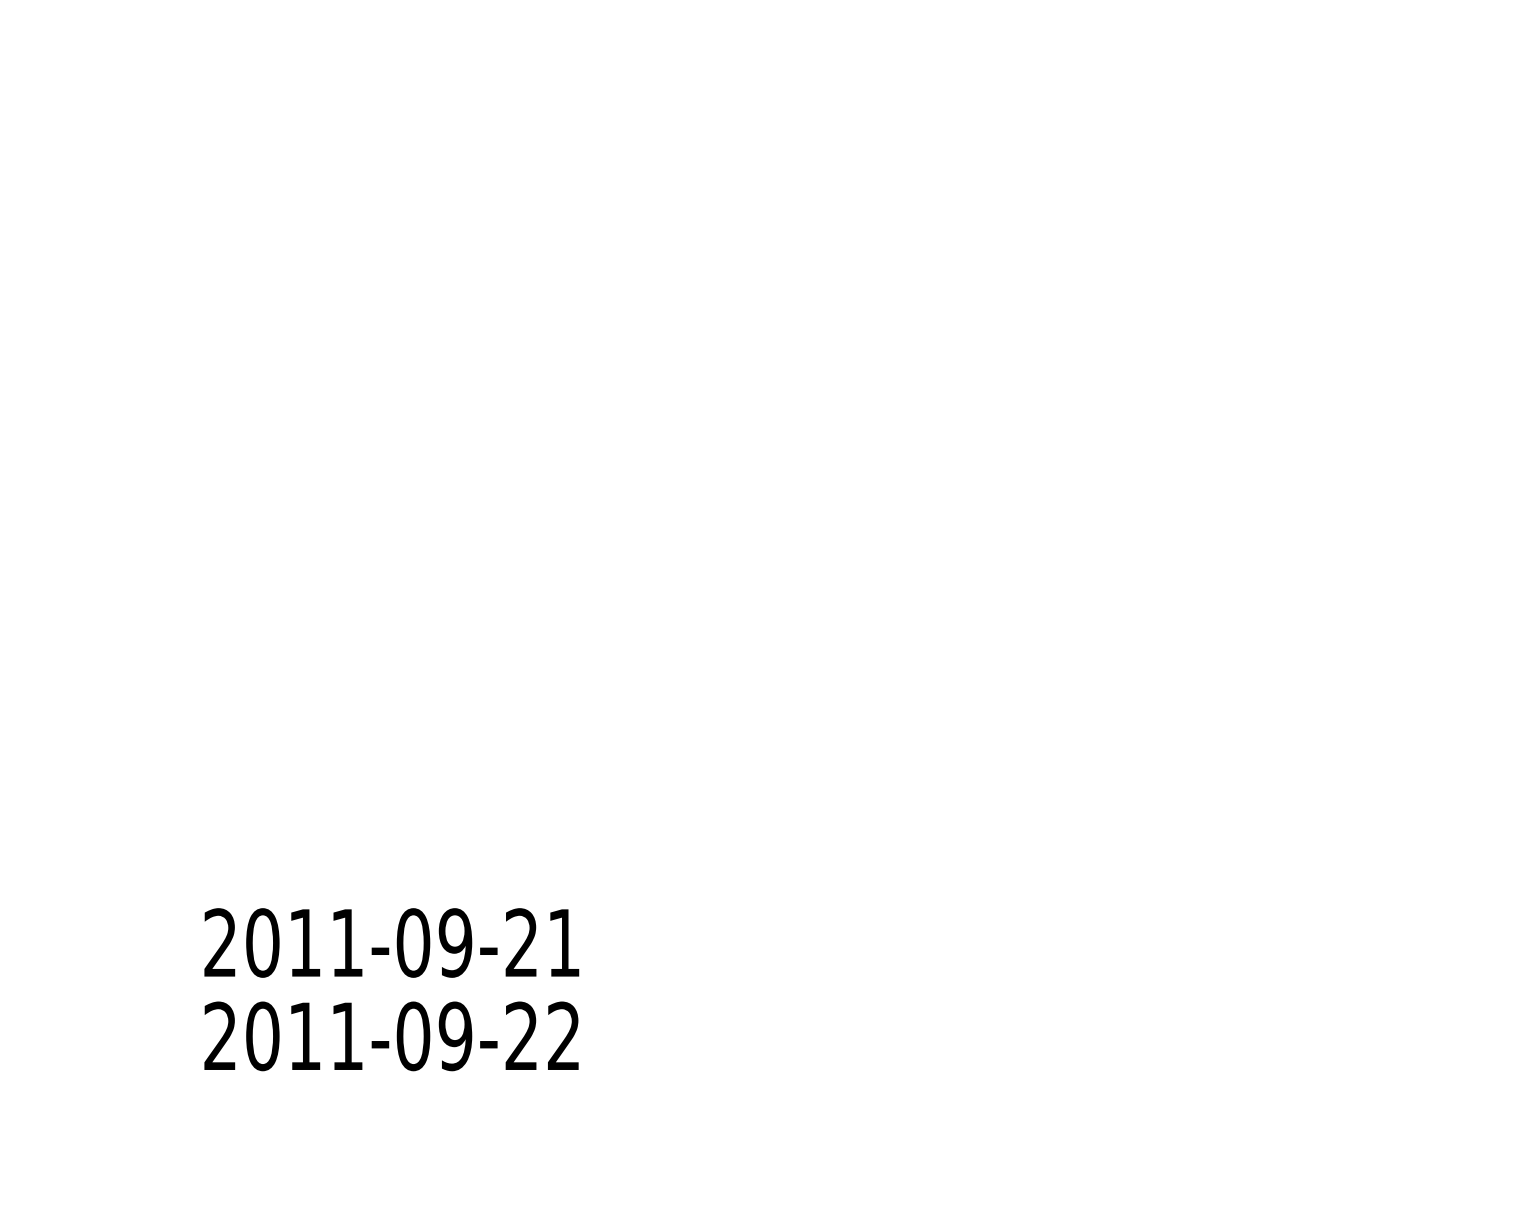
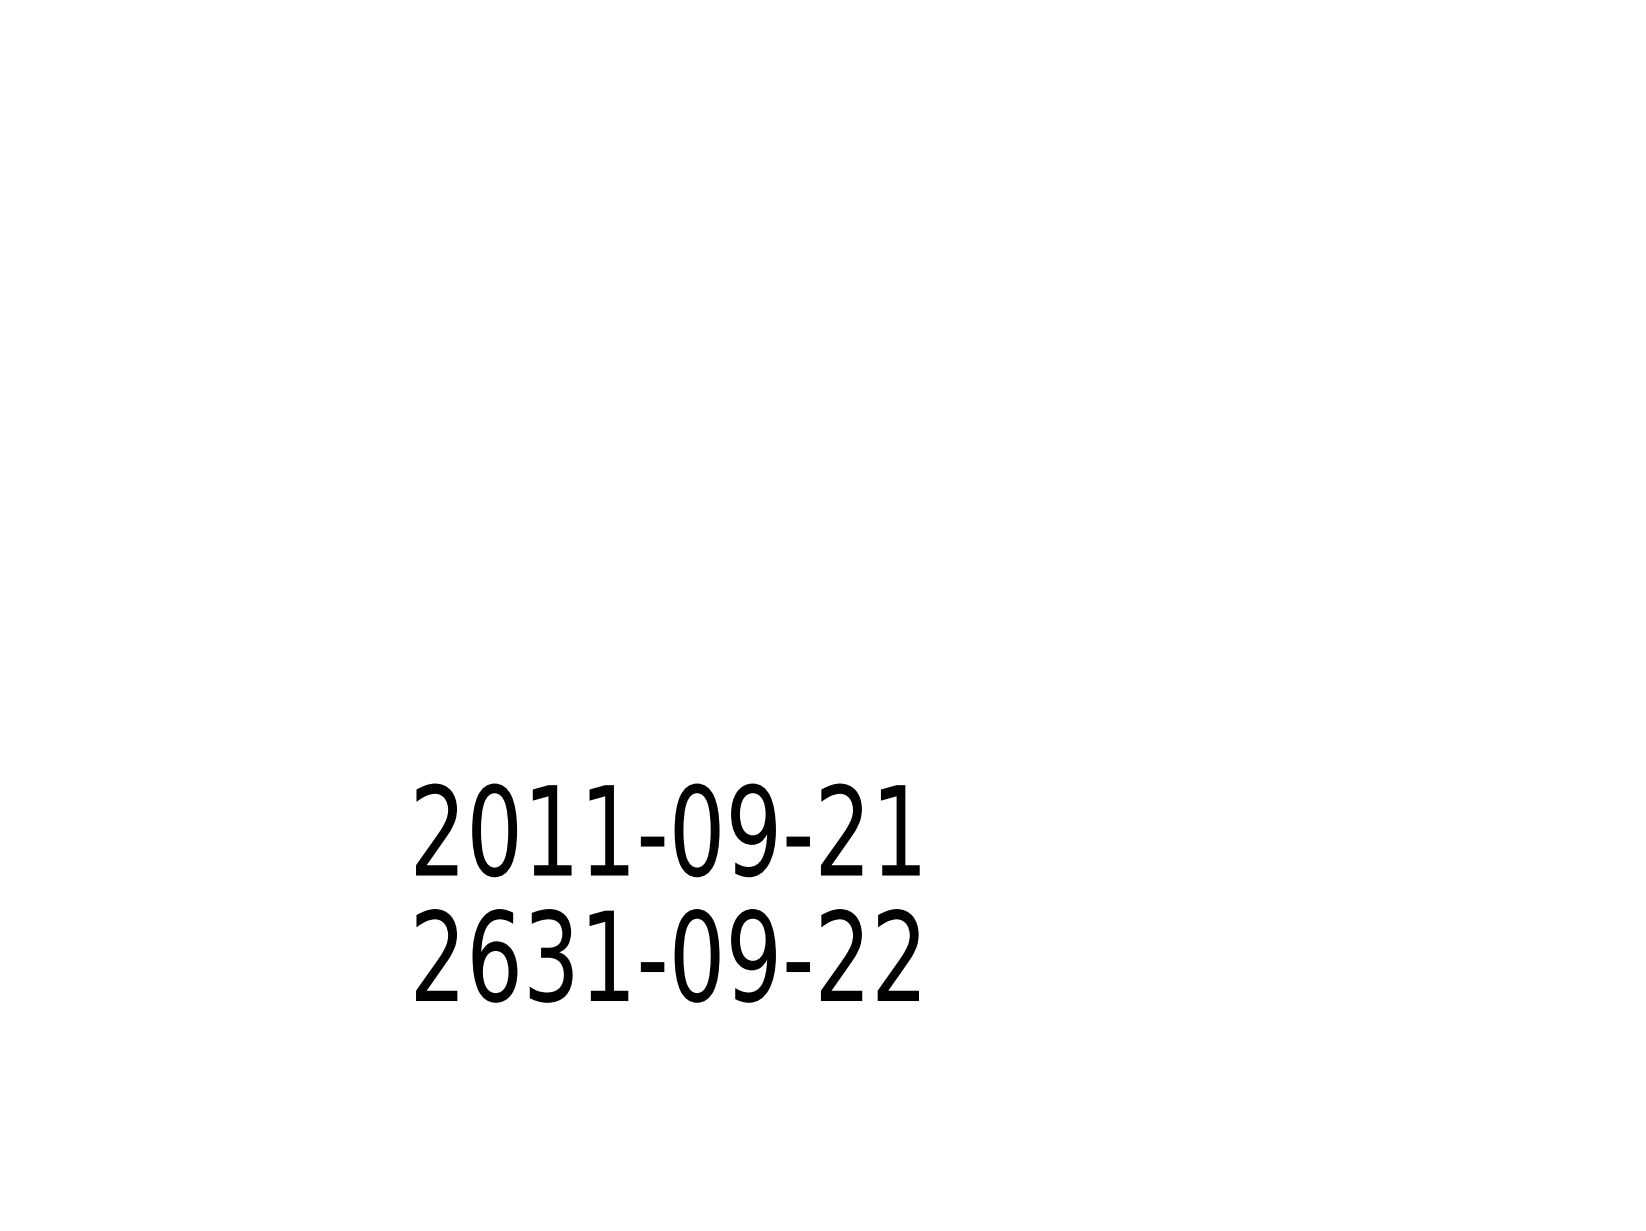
text: (283, 1036) -> (522, 956), 2011-09-22 -> 2631-09-22

